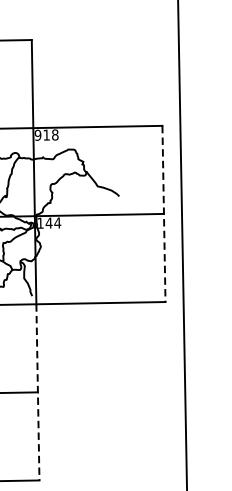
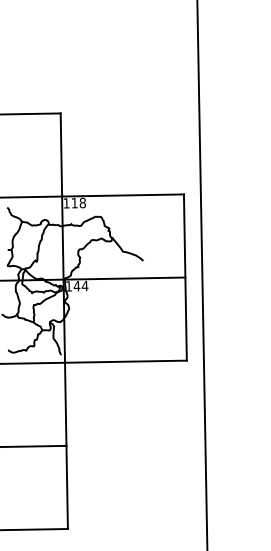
text: (37, 135) -> (66, 203), 918 -> 118
line: (164, 214) -> (185, 278), dashed -> solid
line: (37, 393) -> (66, 446), dashed -> solid

